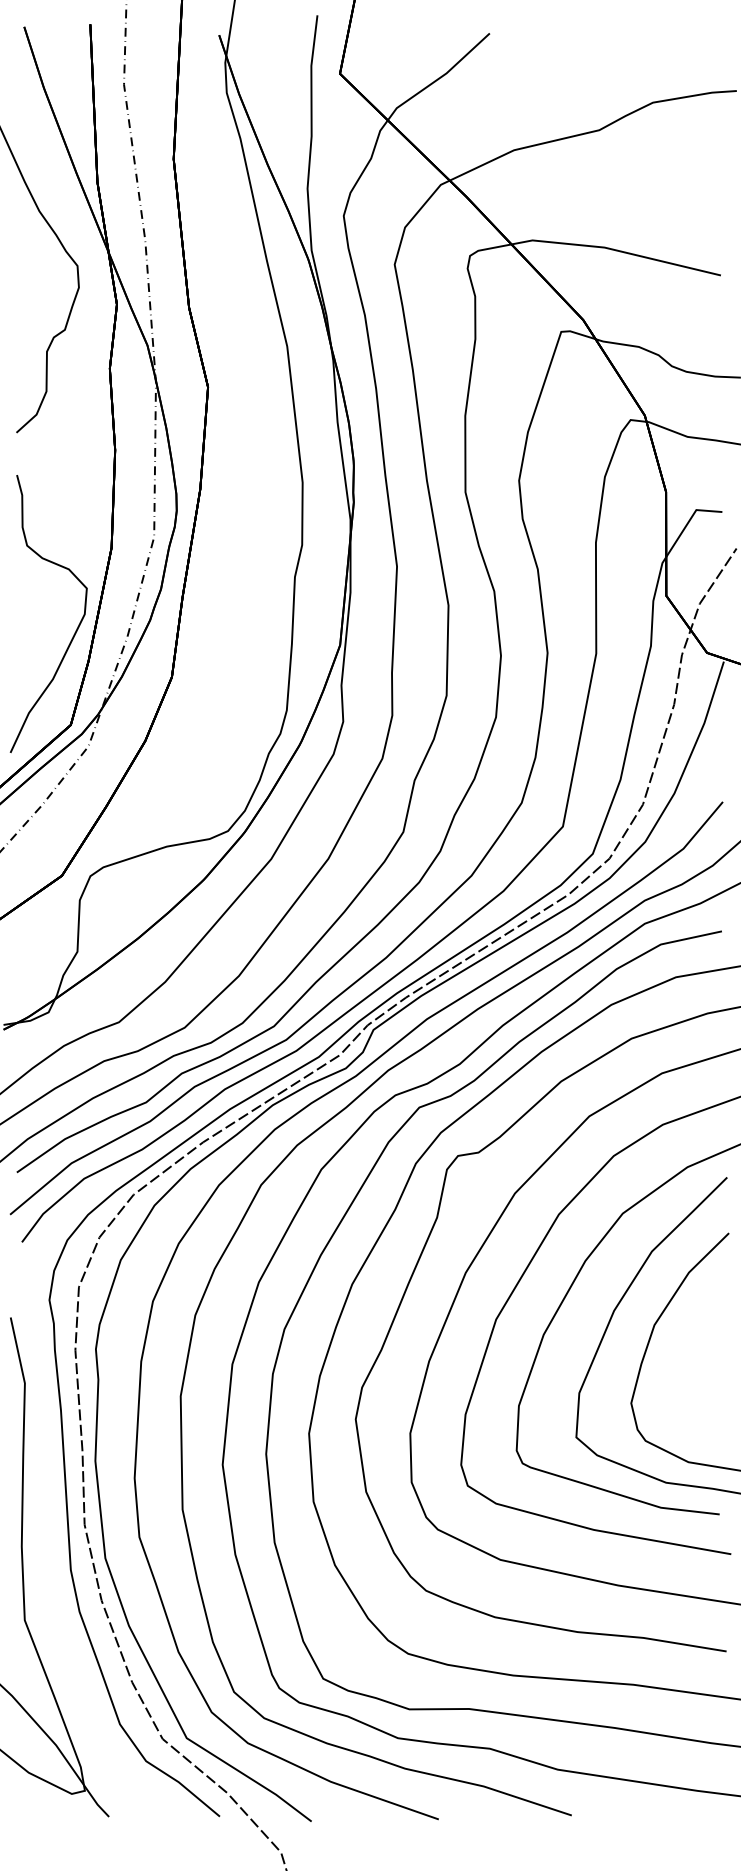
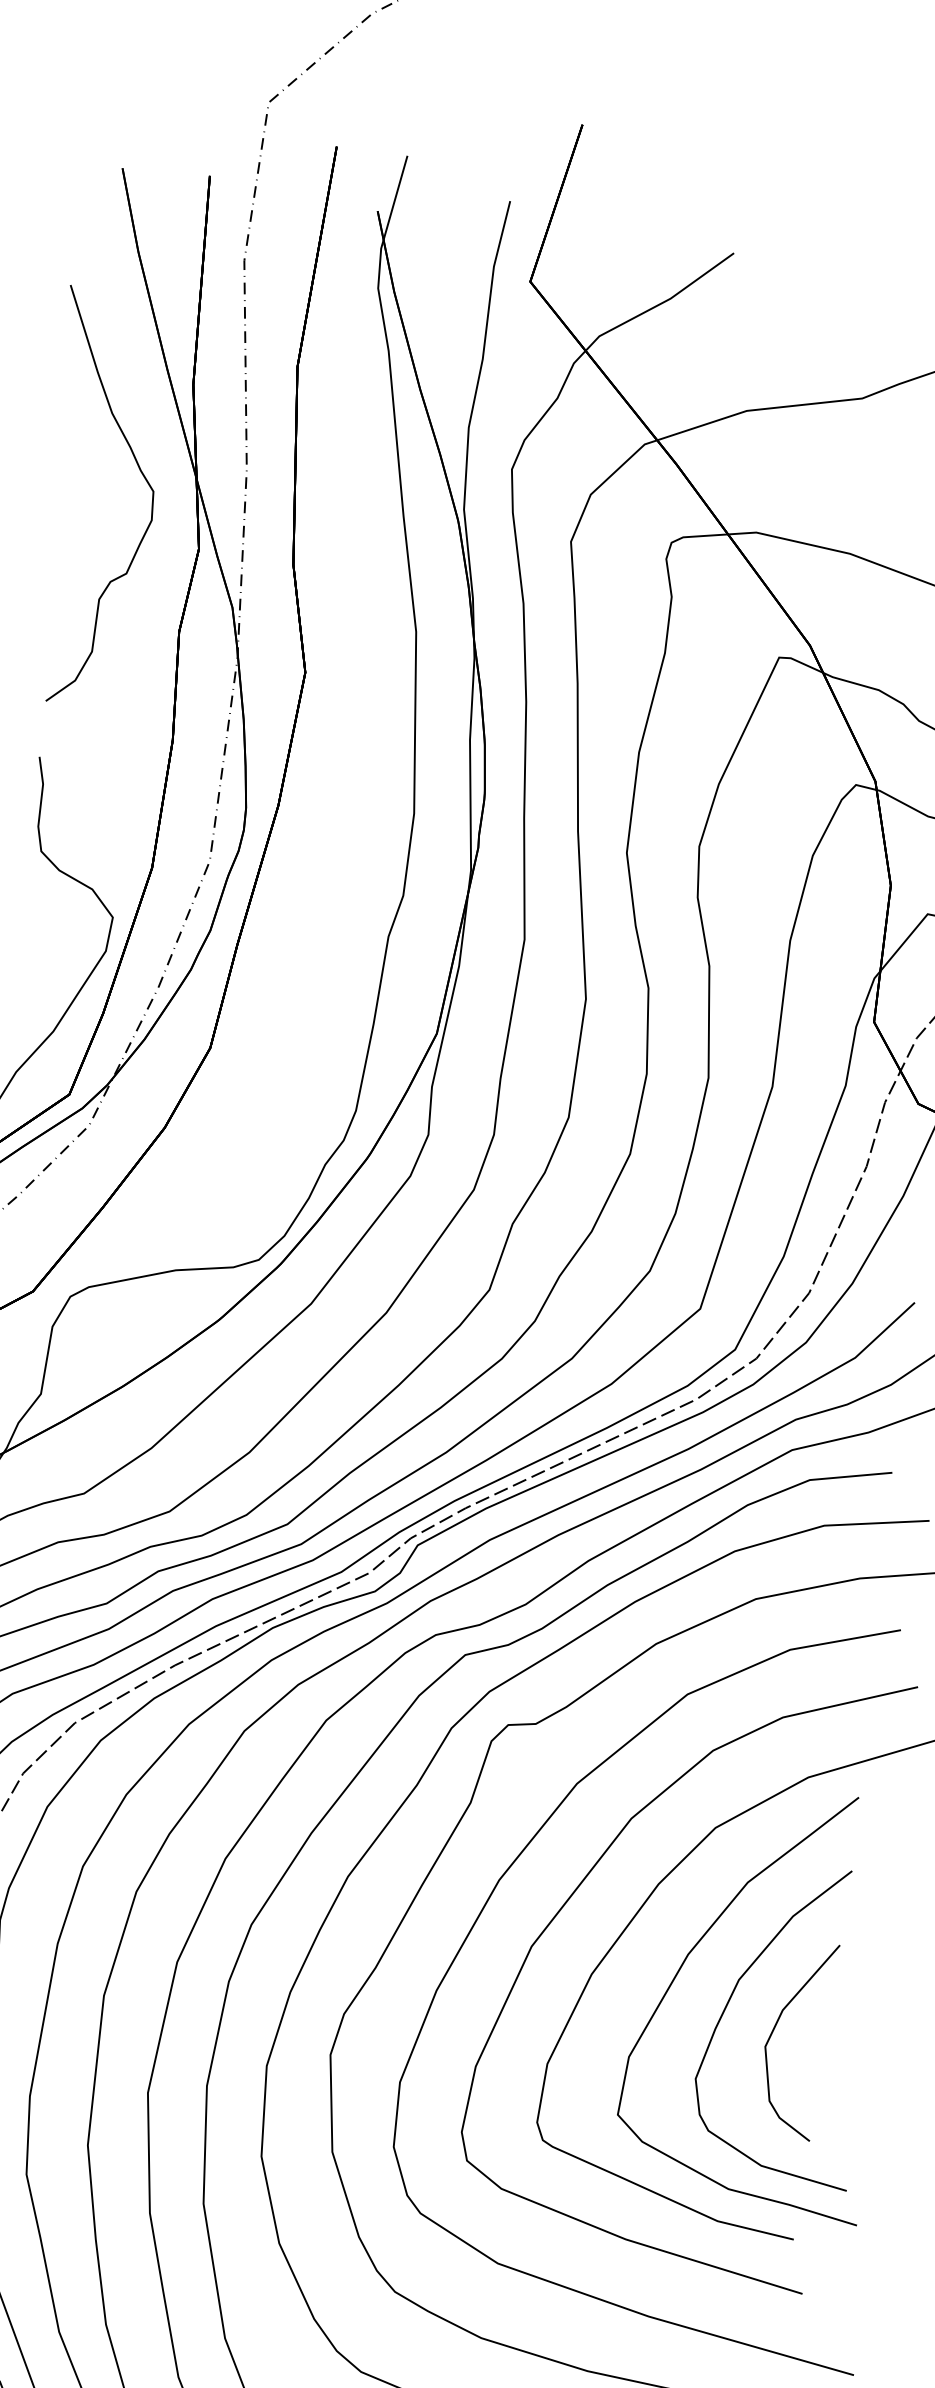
curve: (686, 1358) -> (775, 2029), added

